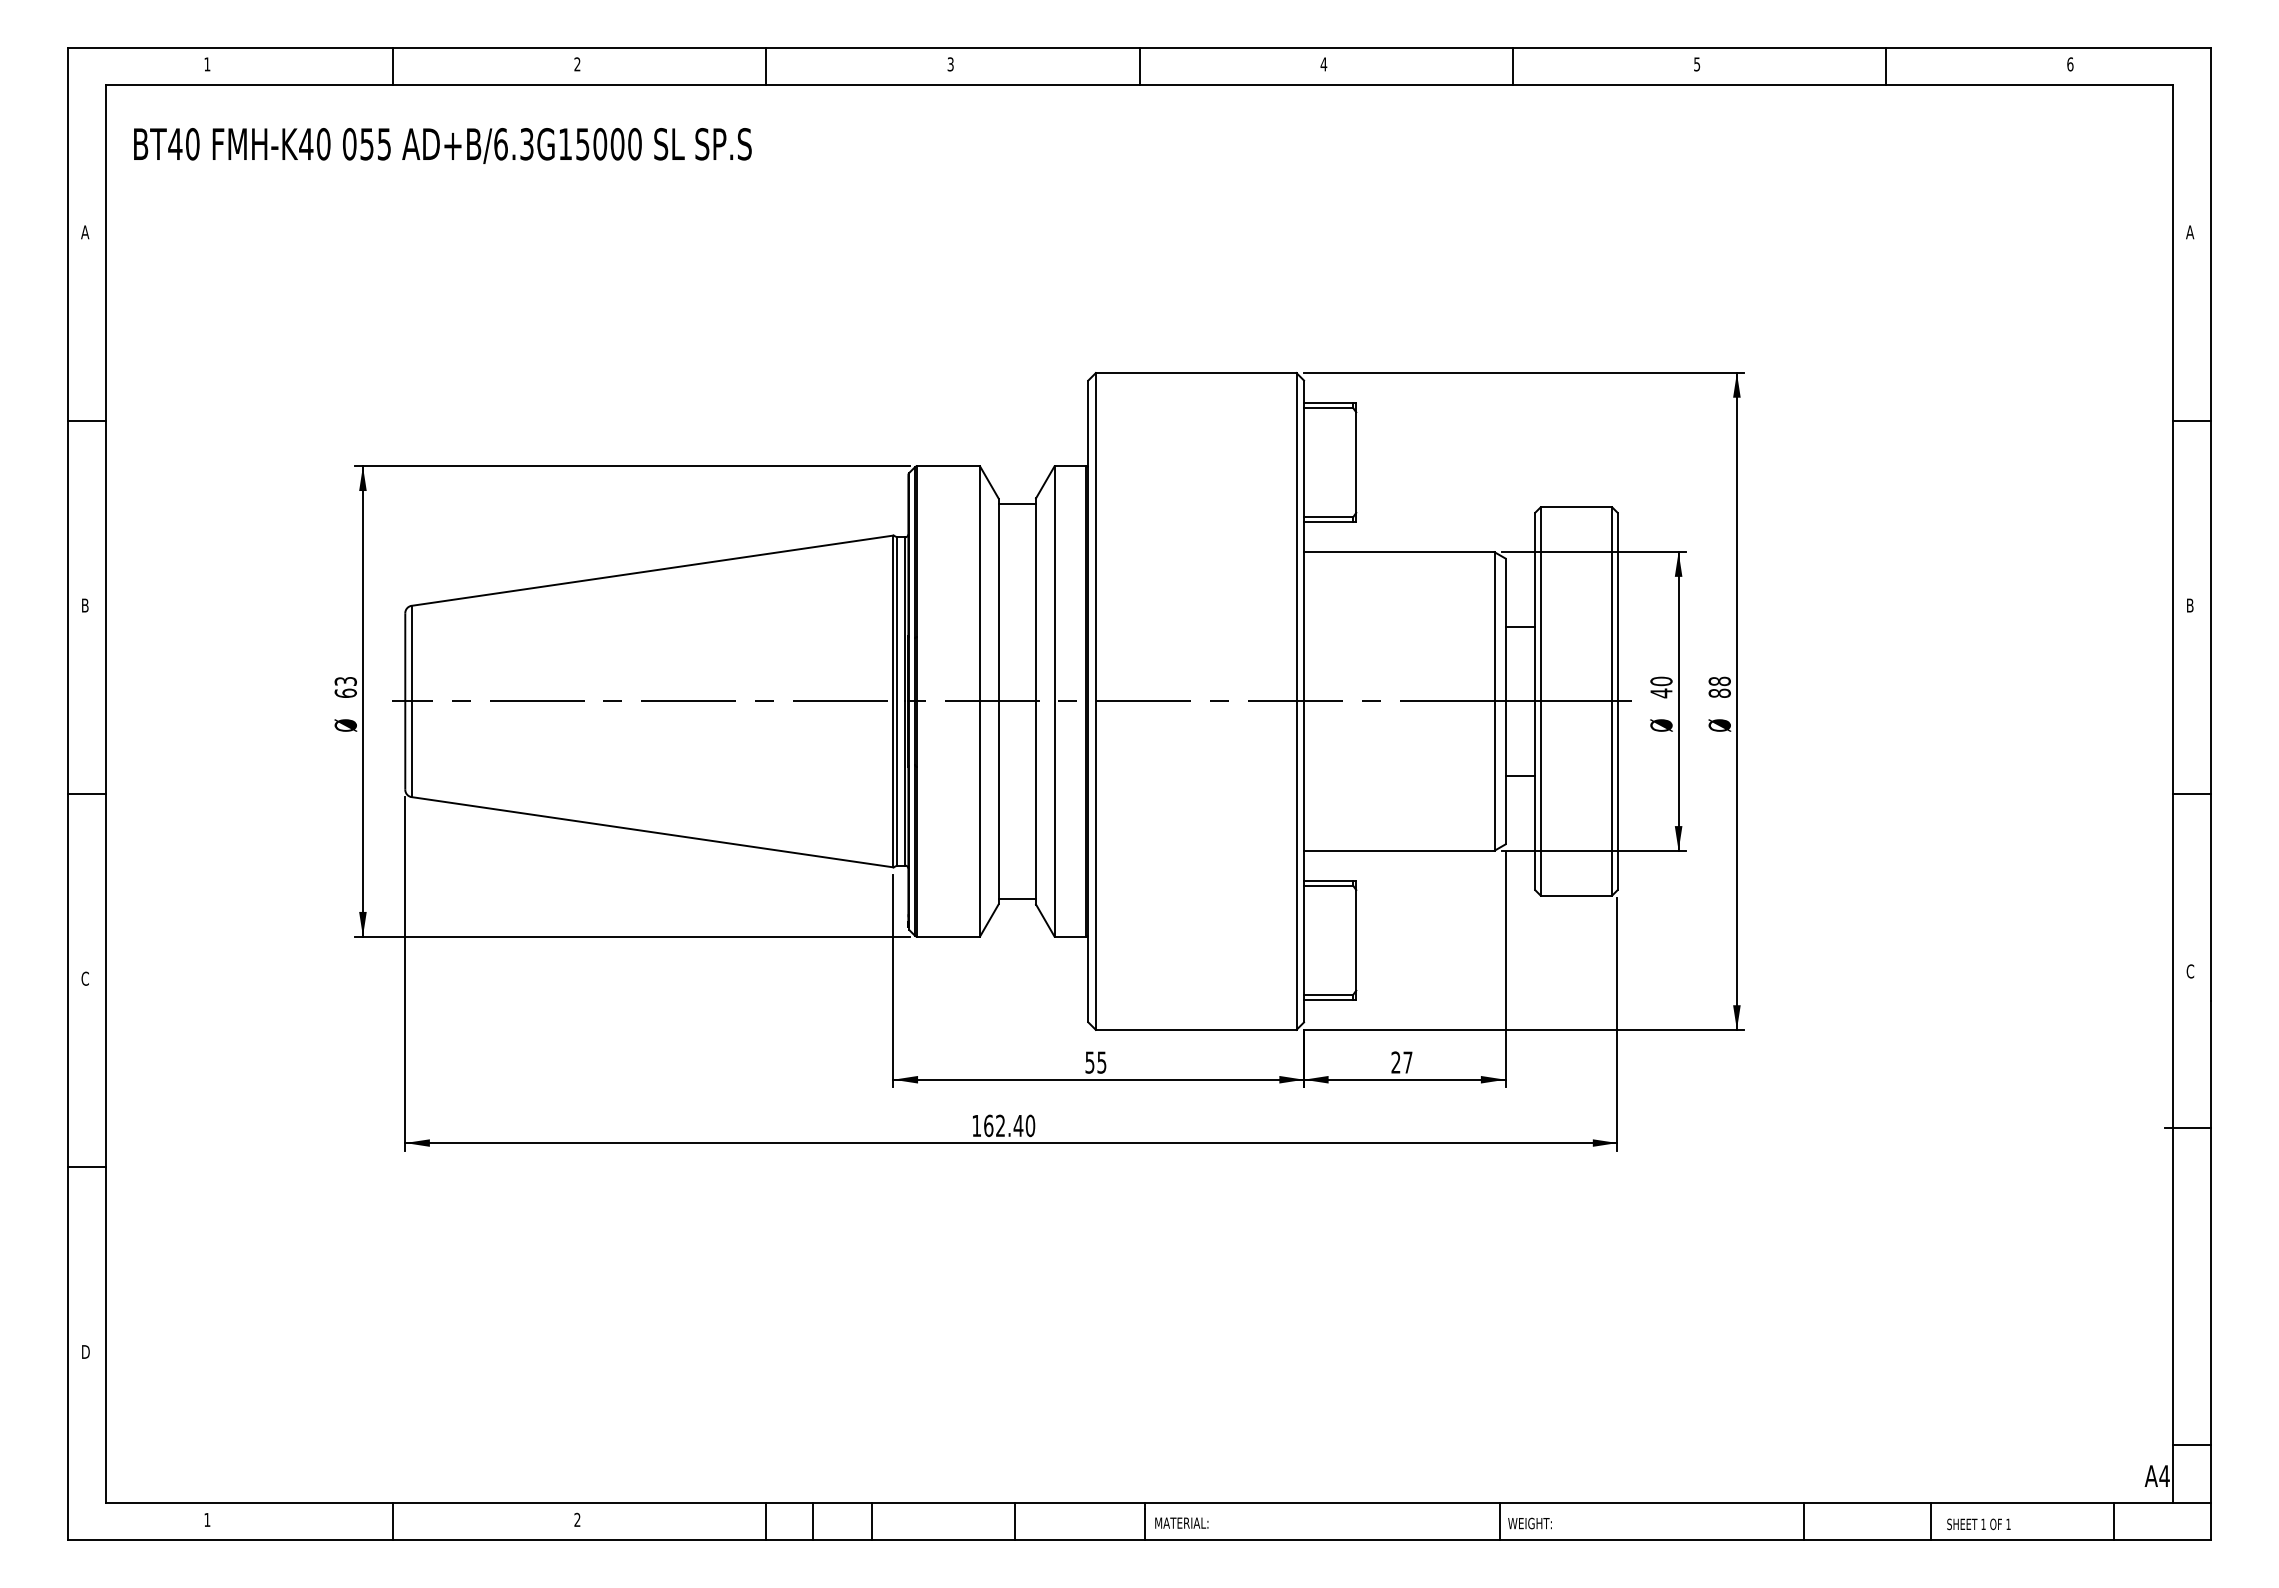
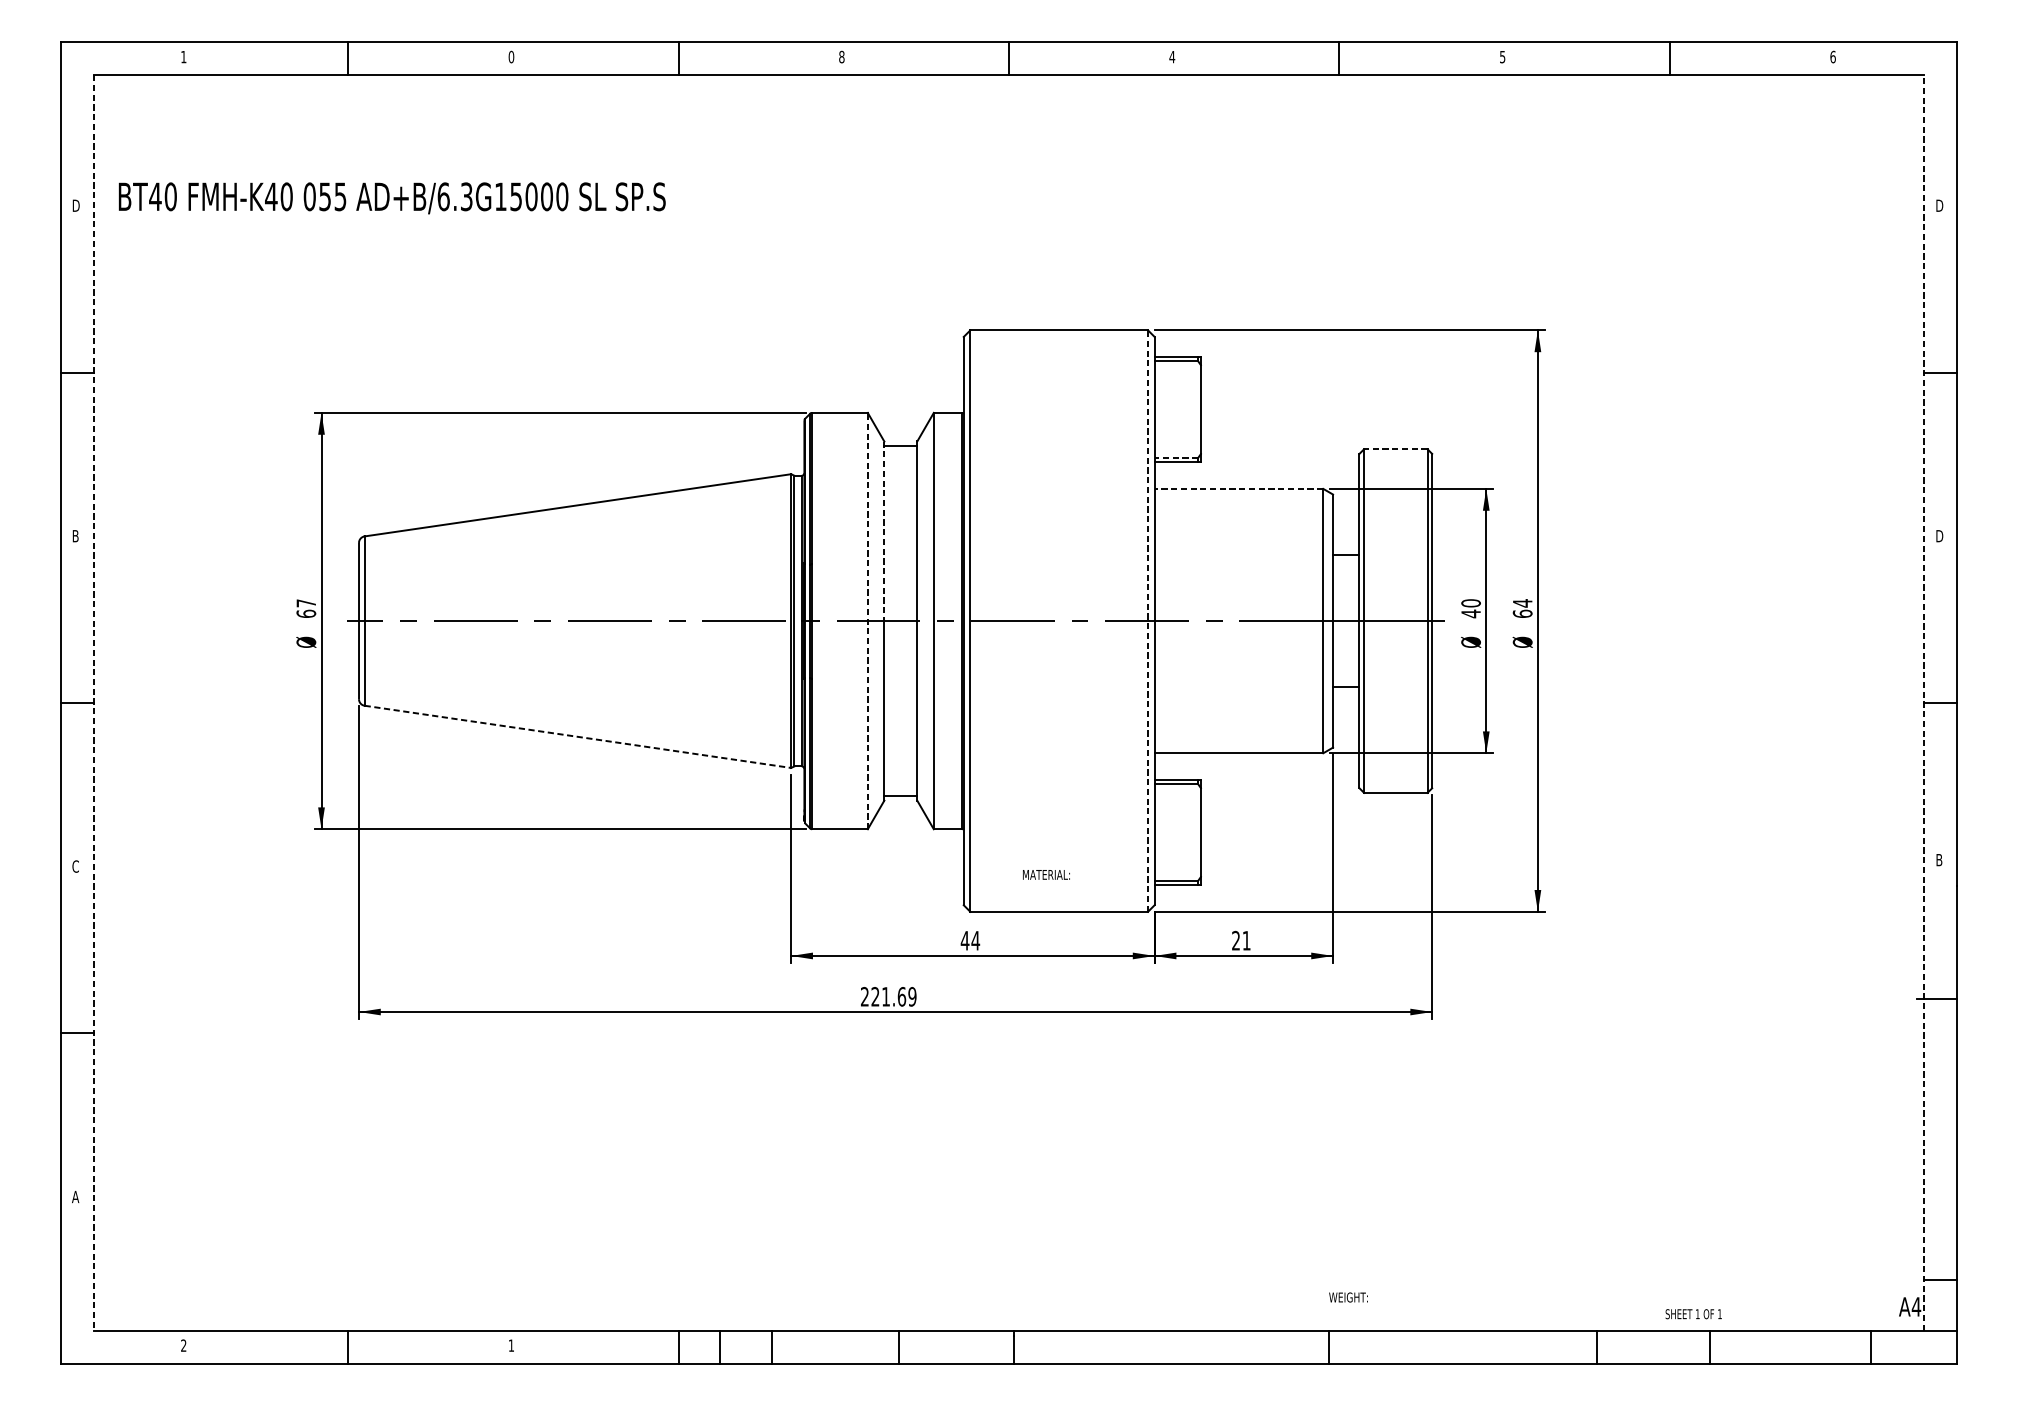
text: (577, 64) -> (511, 57), 2 -> 0
text: (950, 64) -> (841, 57), 3 -> 8
text: (442, 145) -> (391, 197), moved
text: (85, 232) -> (75, 205), A -> D
text: (2190, 232) -> (1939, 205), A -> D
line: (1576, 507) -> (1395, 449), solid -> dashed
line: (1328, 517) -> (1176, 458), solid -> dashed
line: (1398, 552) -> (1238, 489), solid -> dashed
line: (998, 600) -> (884, 531), solid -> dashed
text: (2191, 605) -> (1940, 536), B -> D
text: (345, 681) -> (306, 603), 63 -> 67
text: (1719, 686) -> (1522, 607), 88 -> 64
line: (980, 700) -> (868, 620), solid -> dashed
line: (1296, 700) -> (1147, 620), solid -> dashed
line: (2173, 793) -> (1924, 702), solid -> dashed
line: (105, 794) -> (93, 703), solid -> dashed
line: (653, 832) -> (578, 737), solid -> dashed
text: (2190, 971) -> (1939, 860), C -> B
text: (1095, 1062) -> (970, 940), 55 -> 44
text: (1407, 1062) -> (1246, 940), 27 -> 21
text: (1003, 1125) -> (888, 996), 162.40 -> 221.69
text: (85, 1351) -> (75, 1196), D -> A
text: (207, 1519) -> (183, 1345), 1 -> 2
text: (577, 1519) -> (511, 1345), 2 -> 1
text: (1181, 1522) -> (1046, 874), moved
text: (1529, 1523) -> (1348, 1297), moved
text: (1978, 1524) -> (1693, 1314), moved

